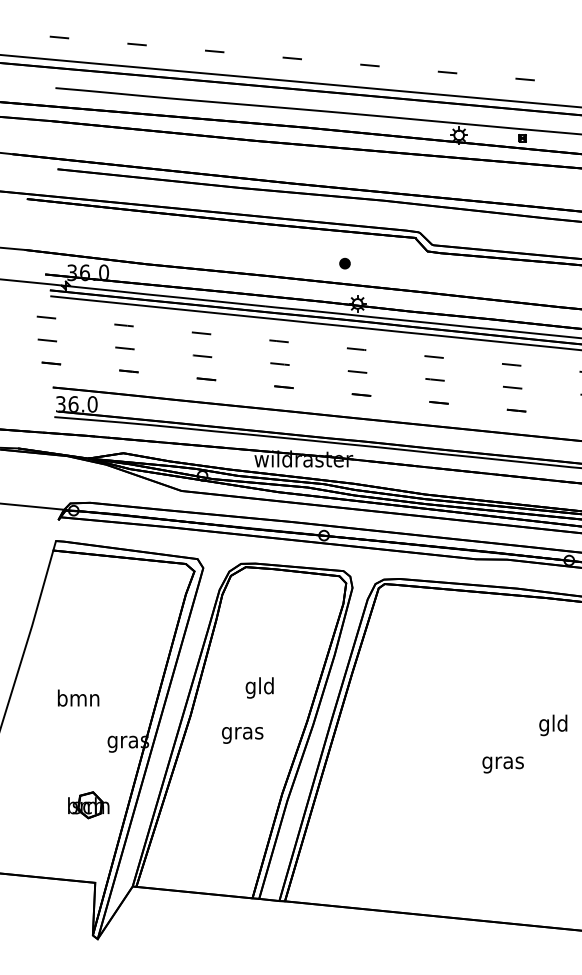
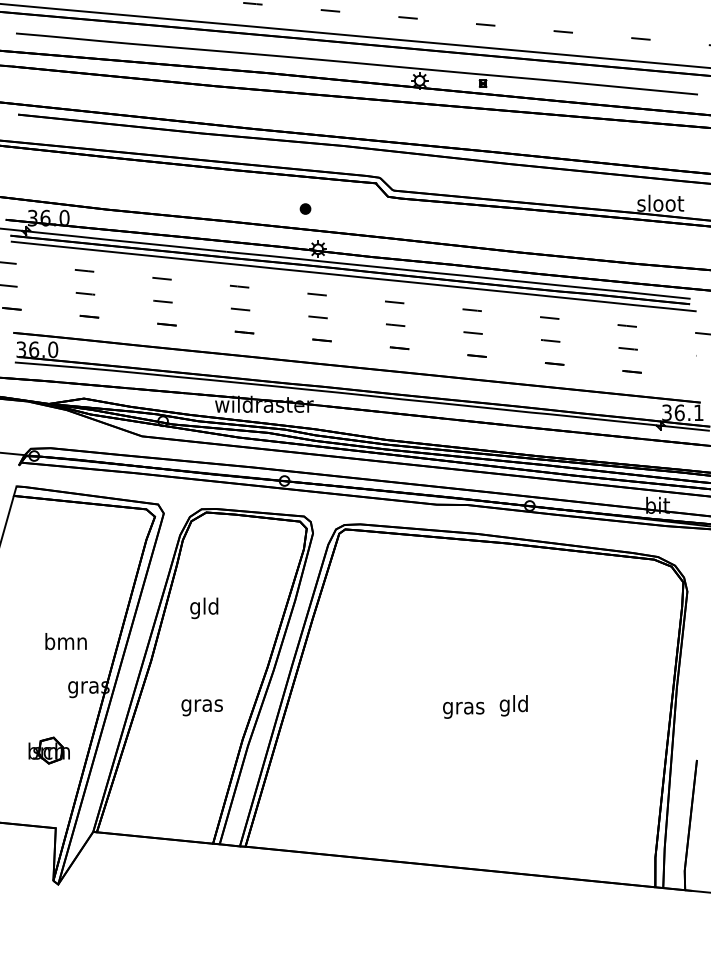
text: (259, 688) -> (204, 608), moved
text: (77, 698) -> (65, 641), moved
text: (552, 725) -> (513, 705), moved
text: (241, 735) -> (201, 707), moved

